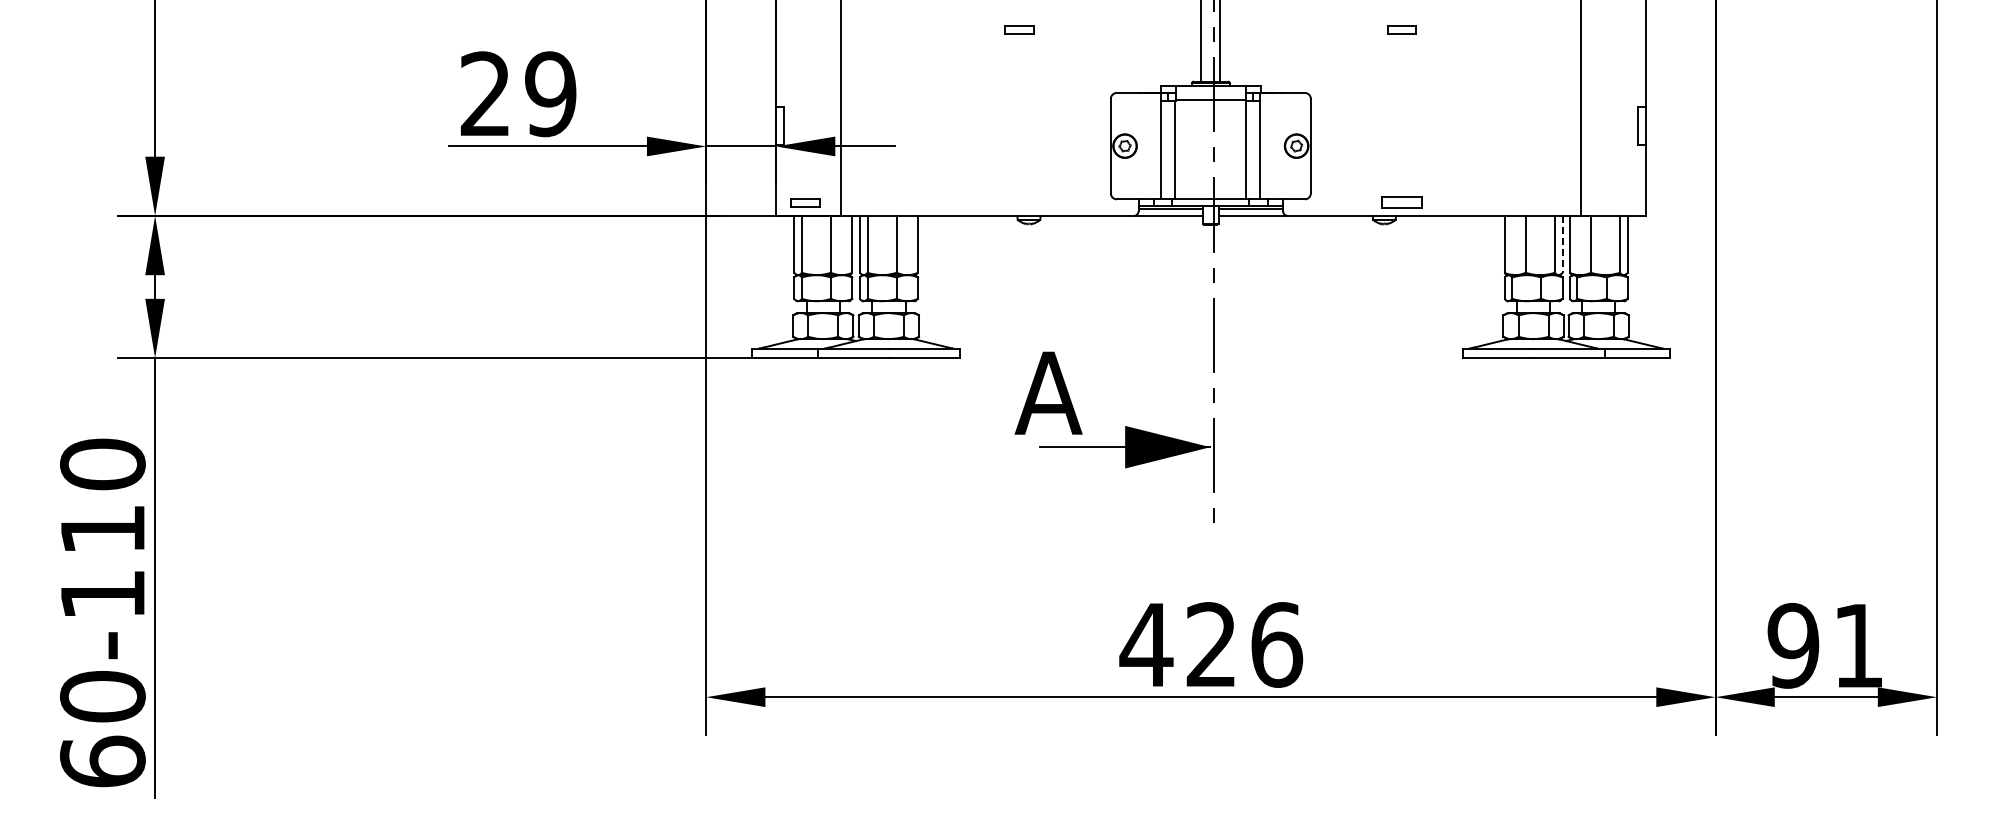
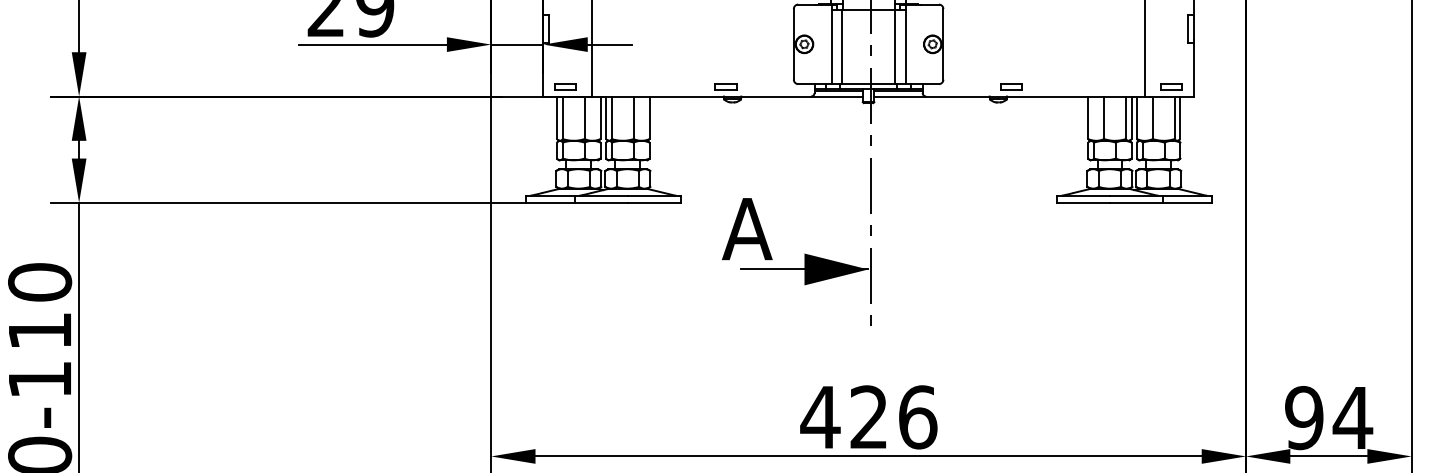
part: (1019, 202) -> (725, 86), added
part: (1401, 202) -> (1011, 86), size x0.71
part: (1615, 202) -> (1171, 86), added
line: (1562, 244) -> (1131, 117), dashed -> solid
text: (1858, 645) -> (1352, 417), 91 -> 94

